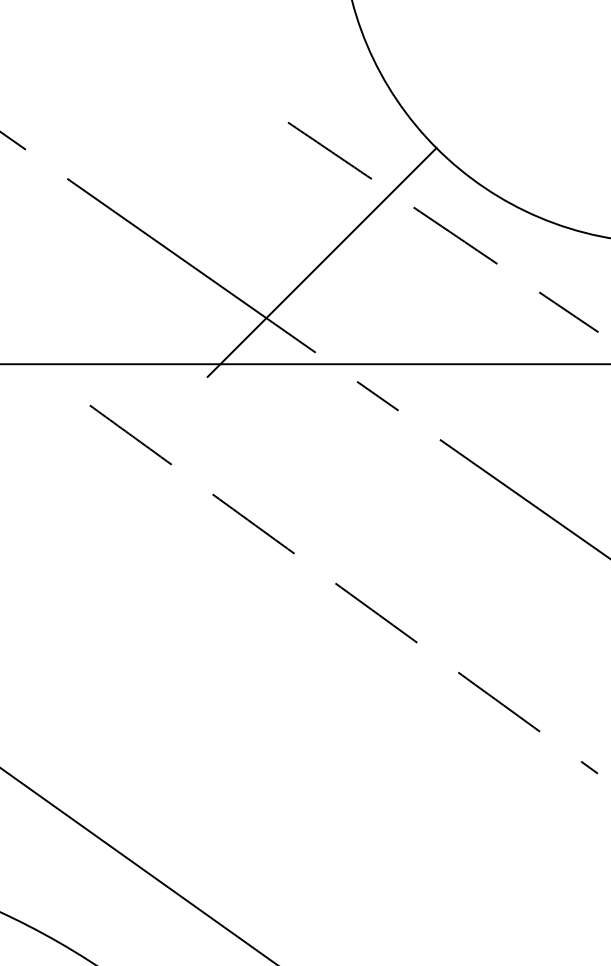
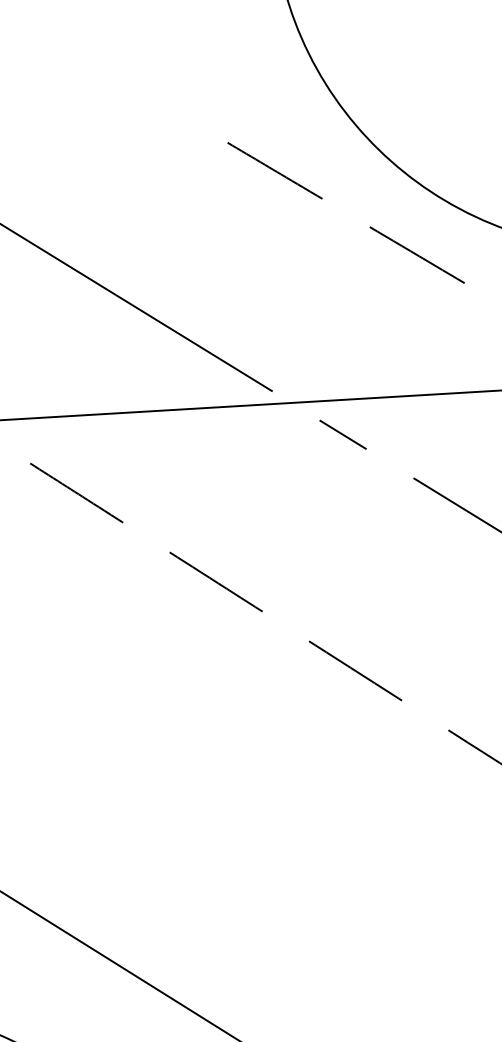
line: (321, 262) -> (273, 292), removed

